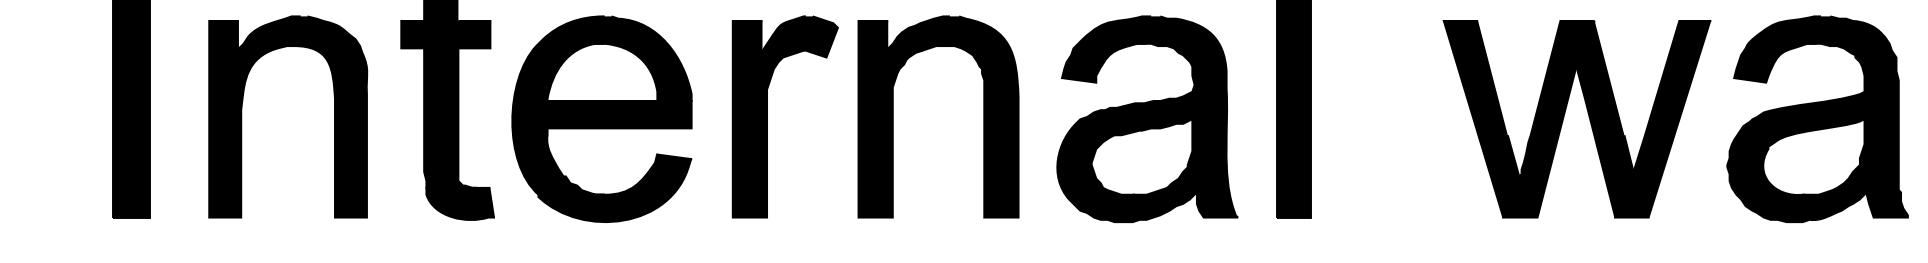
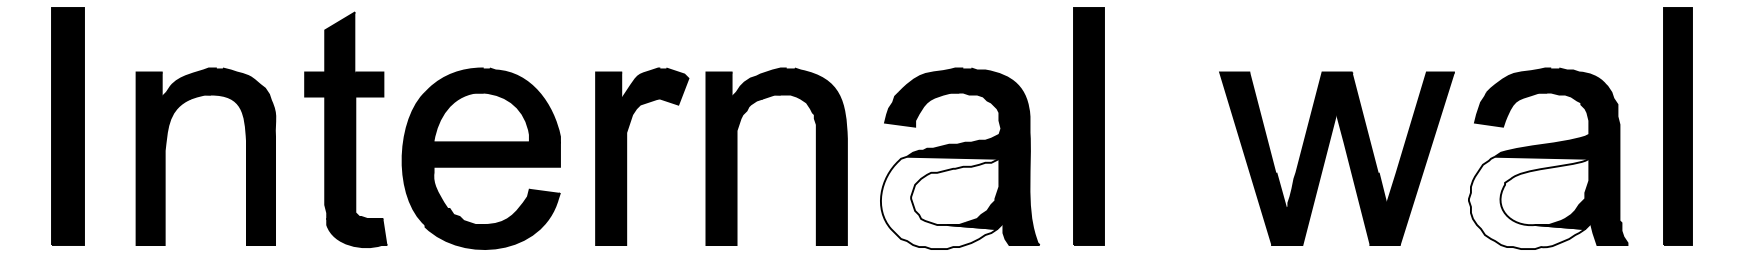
fill: (1124, 169) -> (939, 202), removed
fill: (1795, 169) -> (1528, 202), removed

